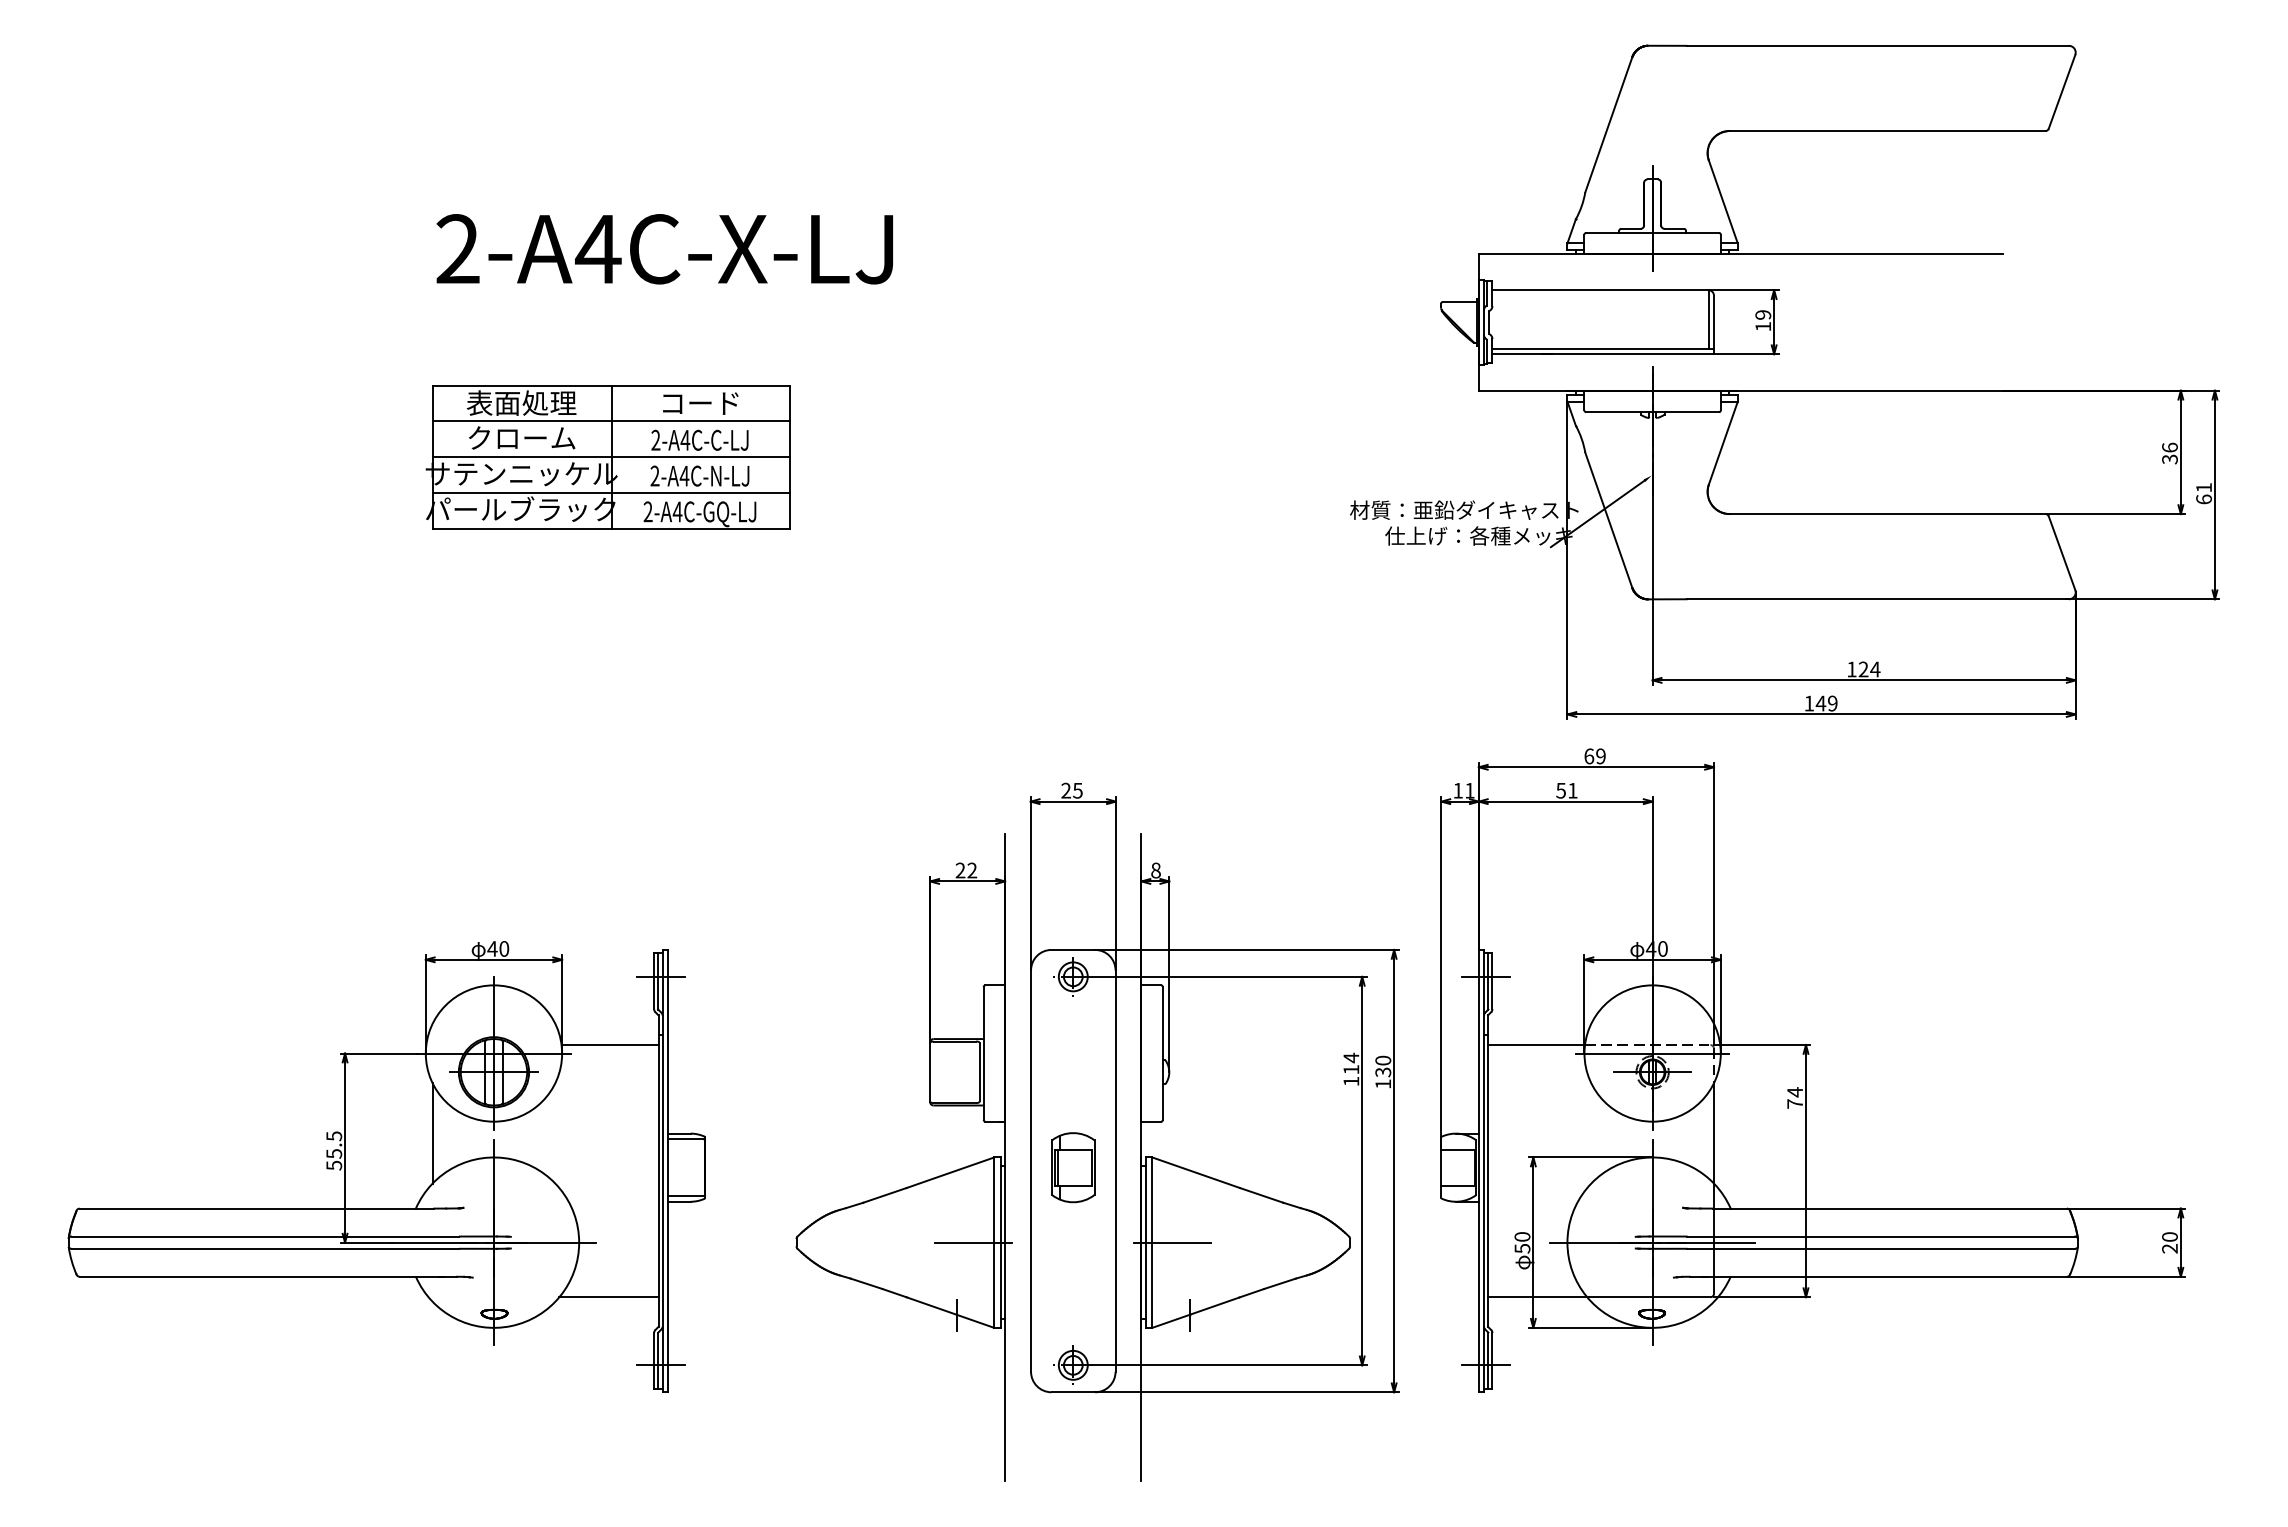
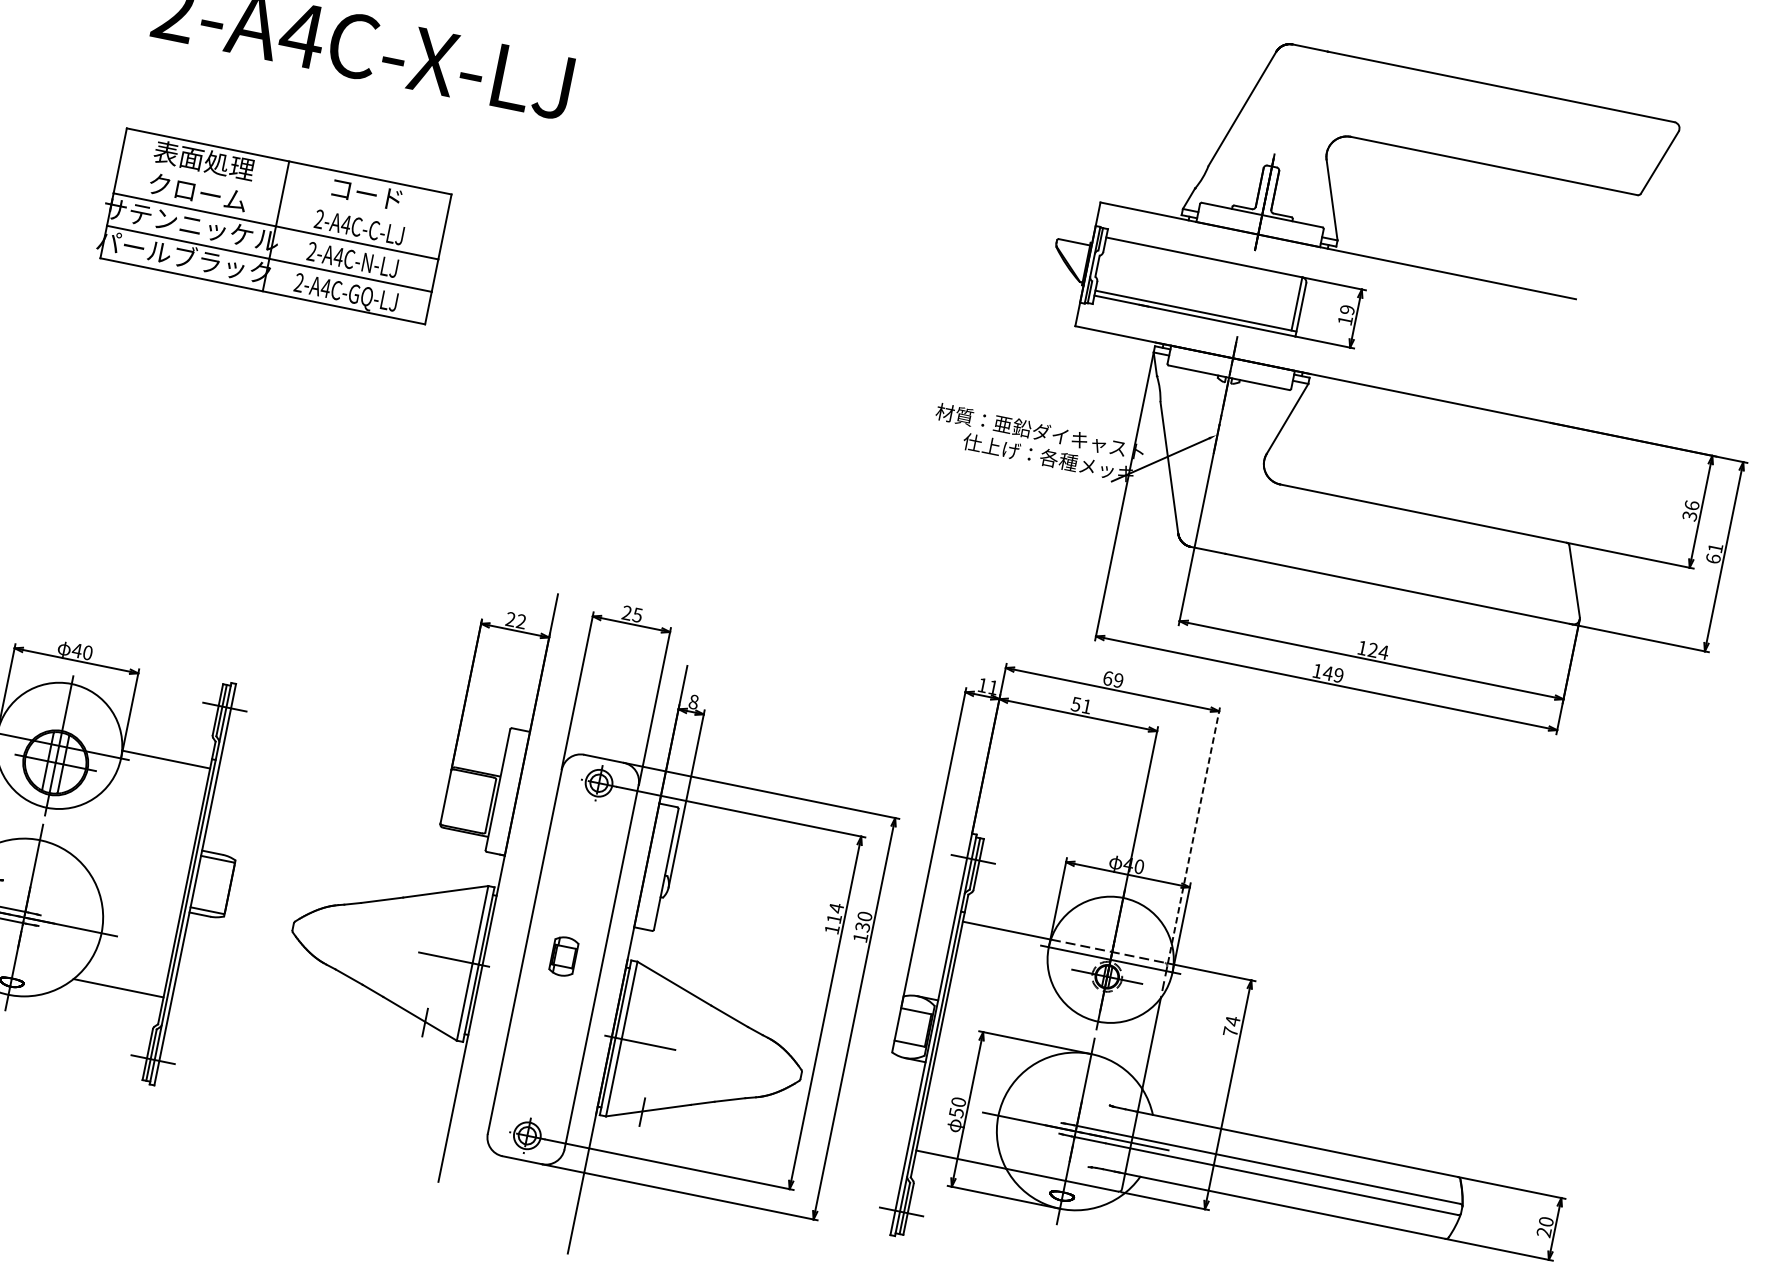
line: (611, 421) -> (282, 194), removed
line: (1713, 903) -> (1193, 834), solid -> dashed
part: (1073, 1167) -> (564, 956), size x0.6
part: (913, 1184) -> (410, 895), moved

